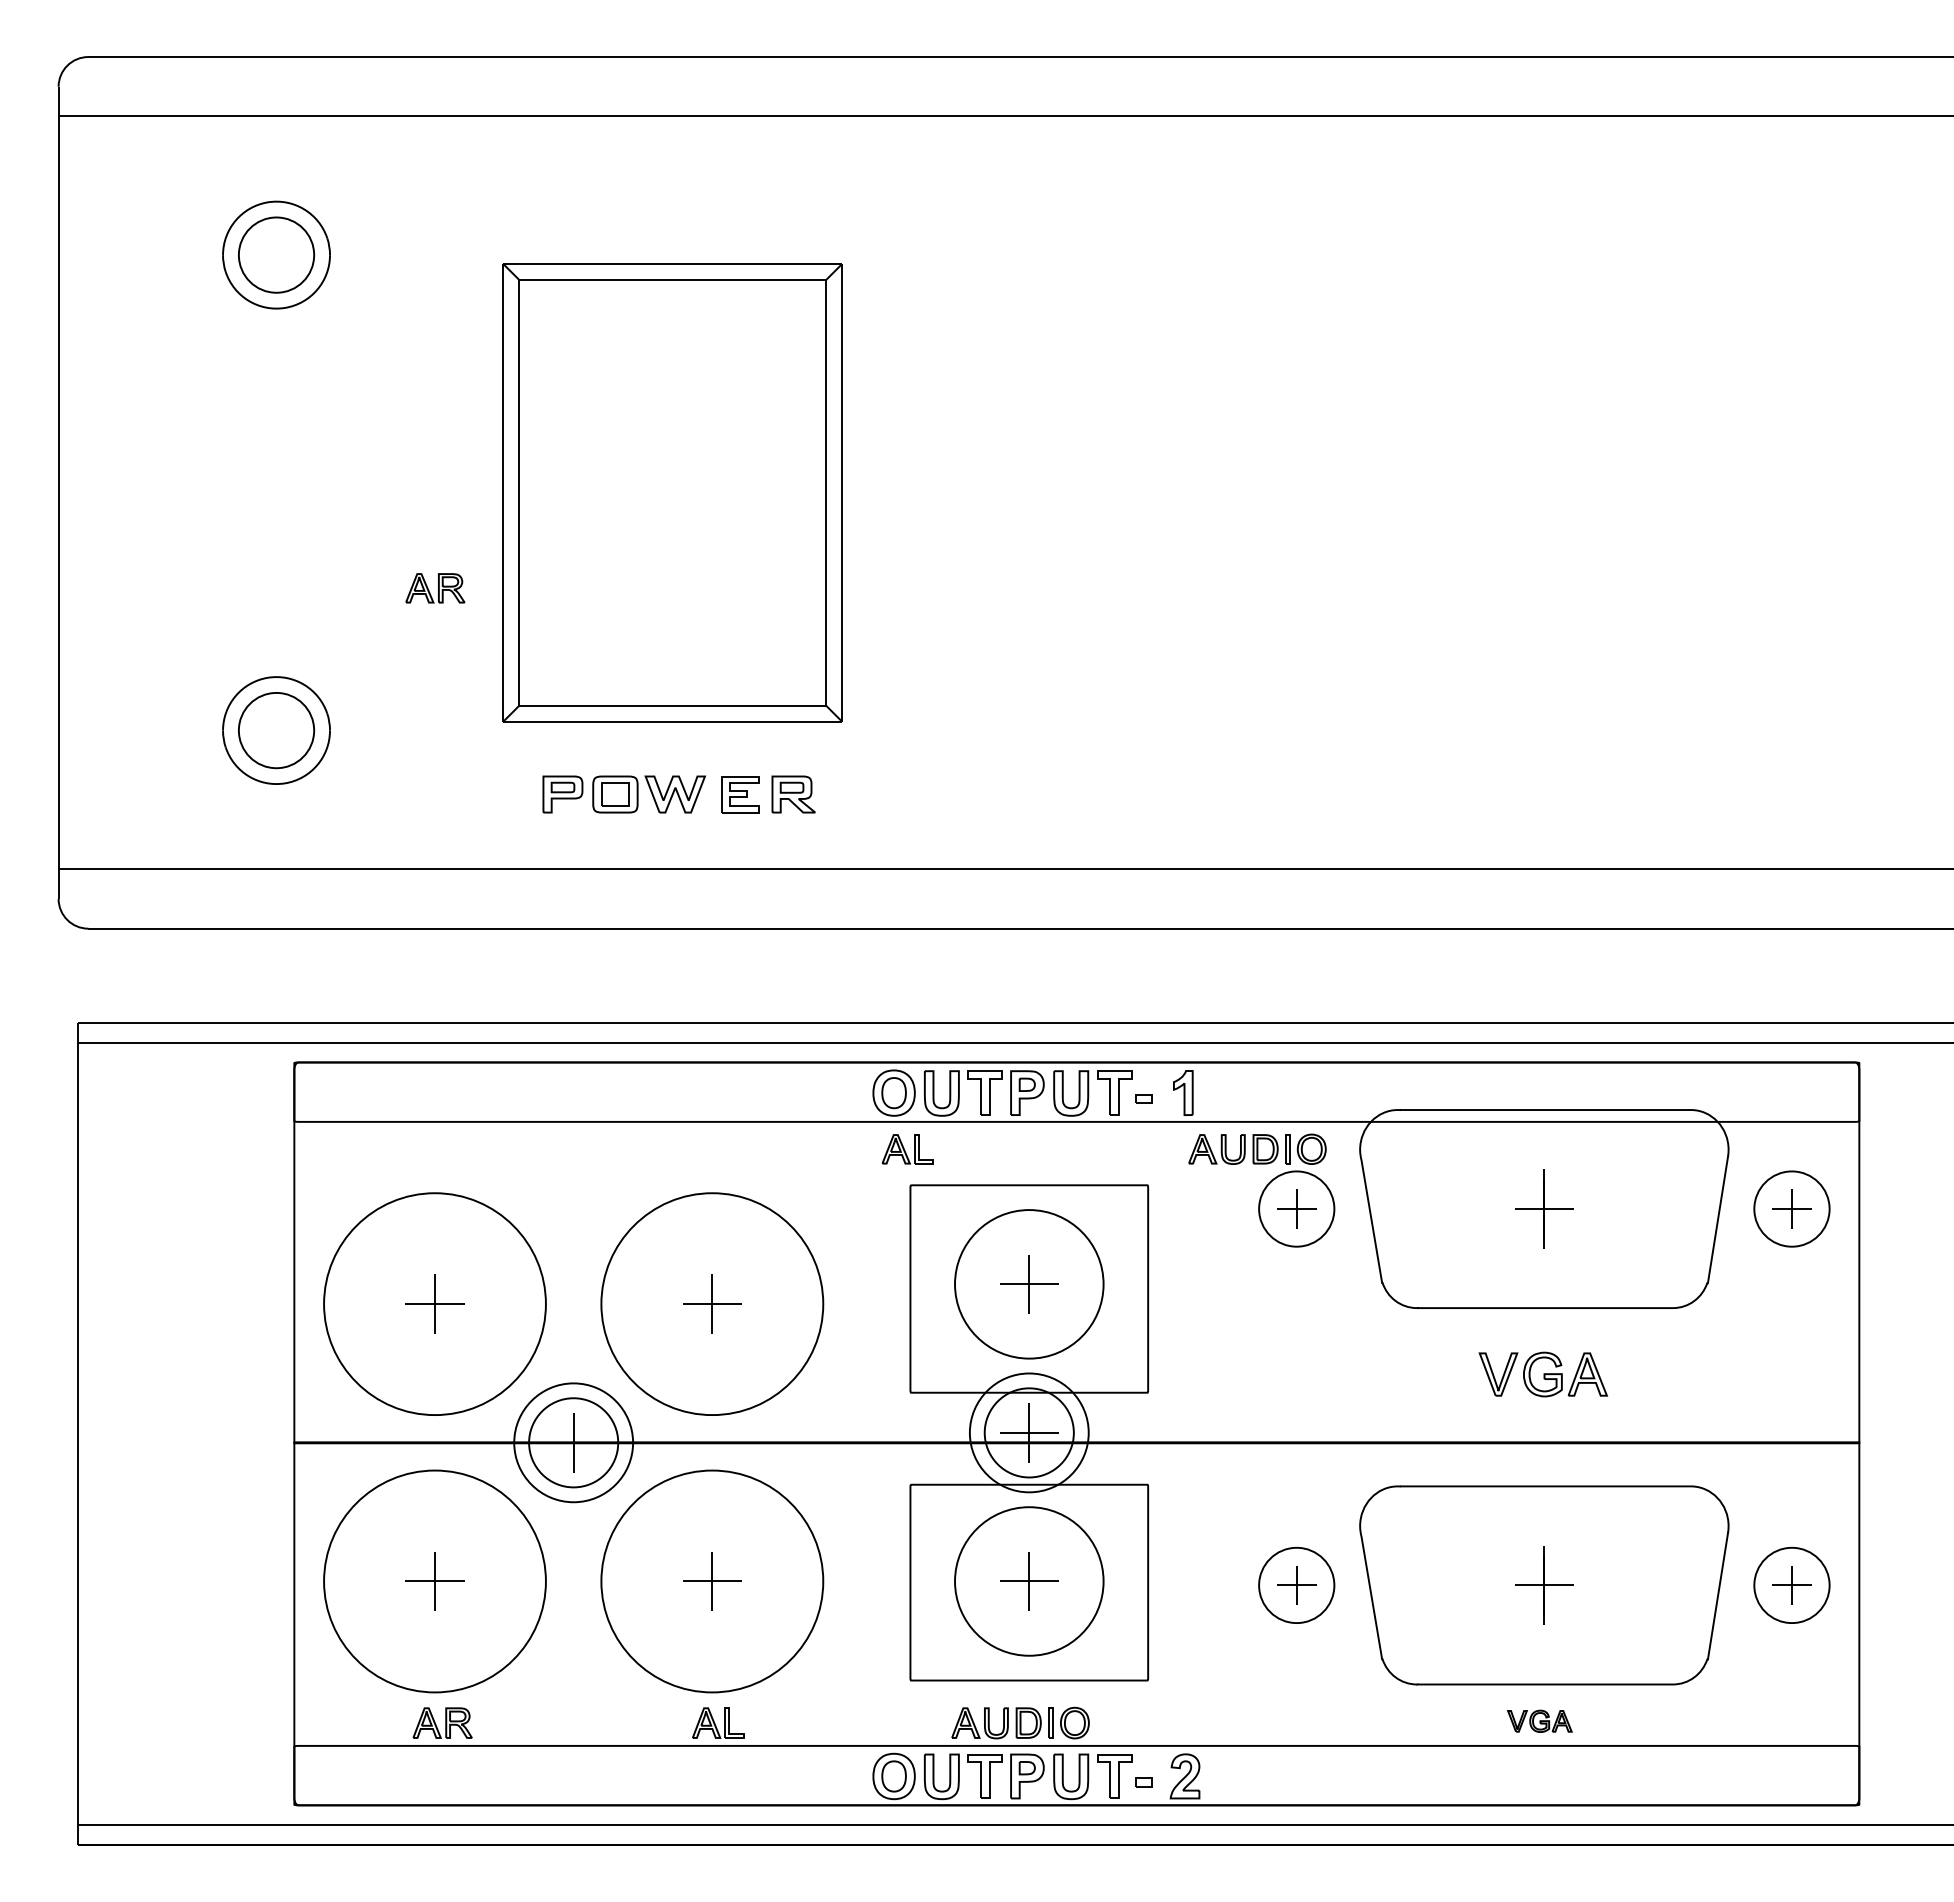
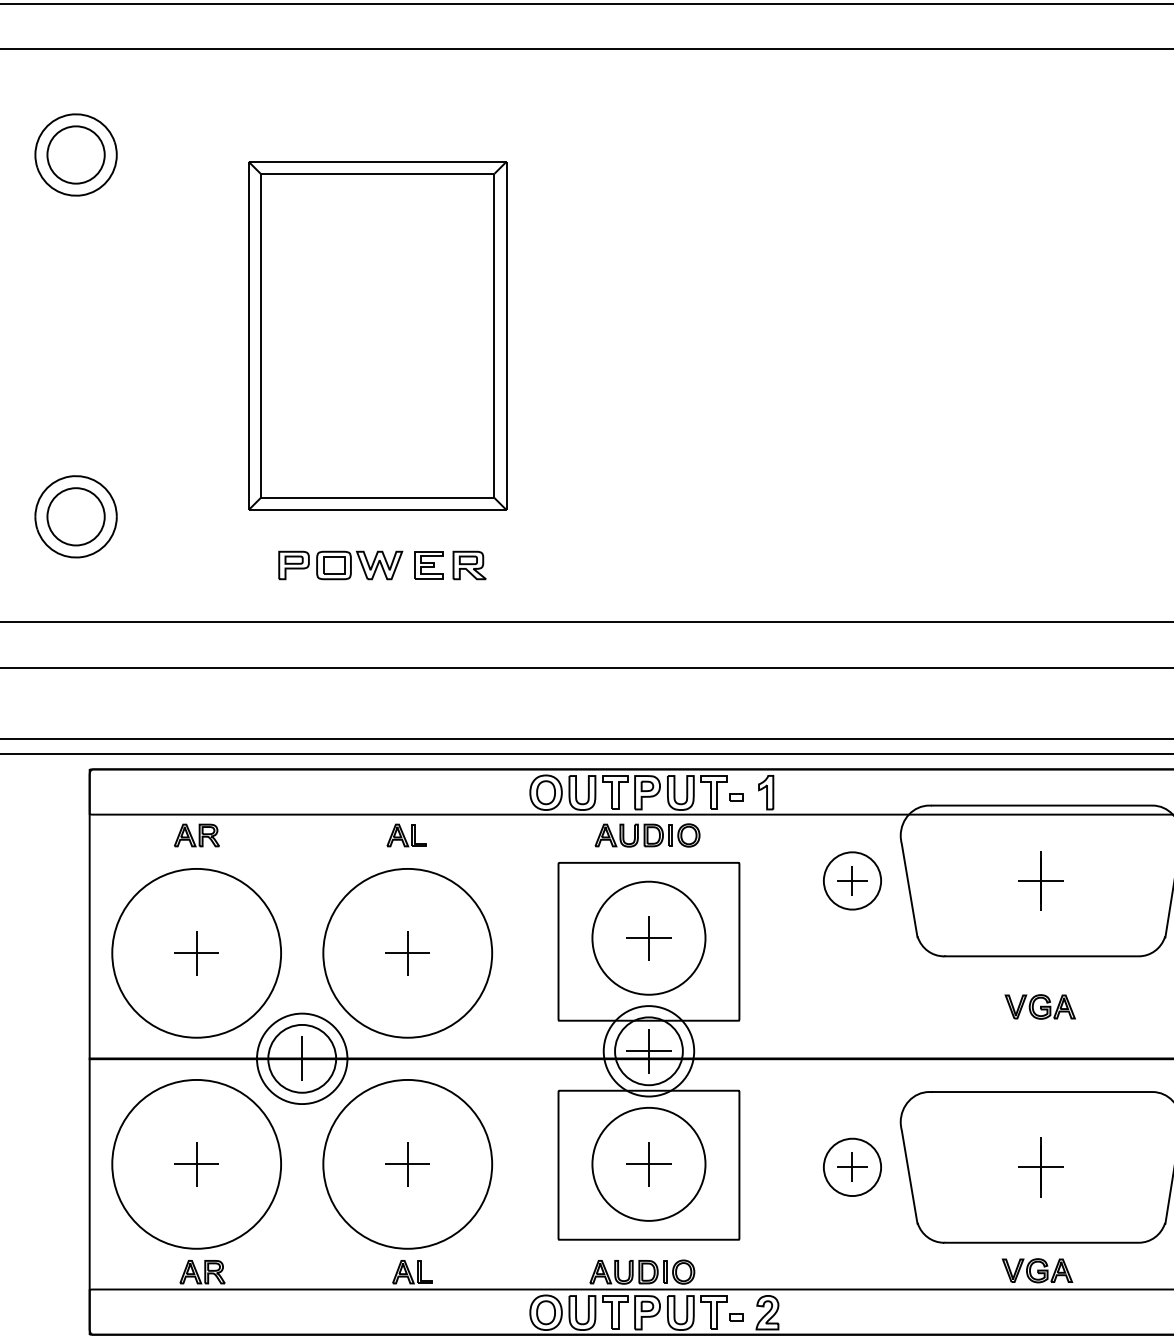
part: (435, 588) -> (197, 835), moved
part: (1257, 1148) -> (647, 834), moved
part: (907, 1149) -> (406, 835), moved
part: (1543, 1374) -> (1040, 1006), size x0.71
part: (1539, 1721) -> (1037, 1270), size x1.43

